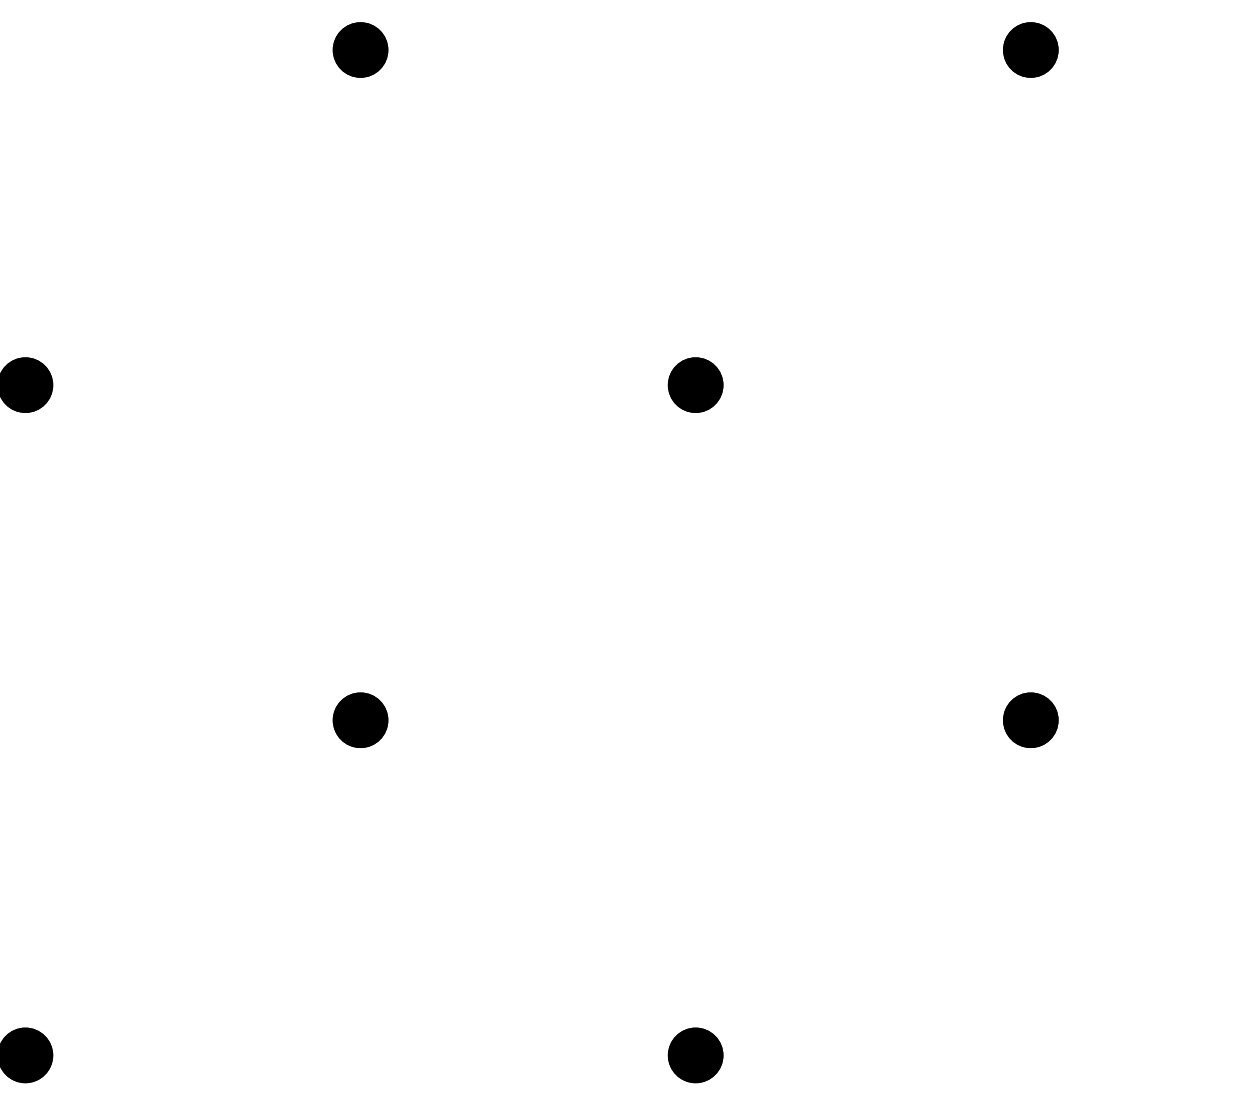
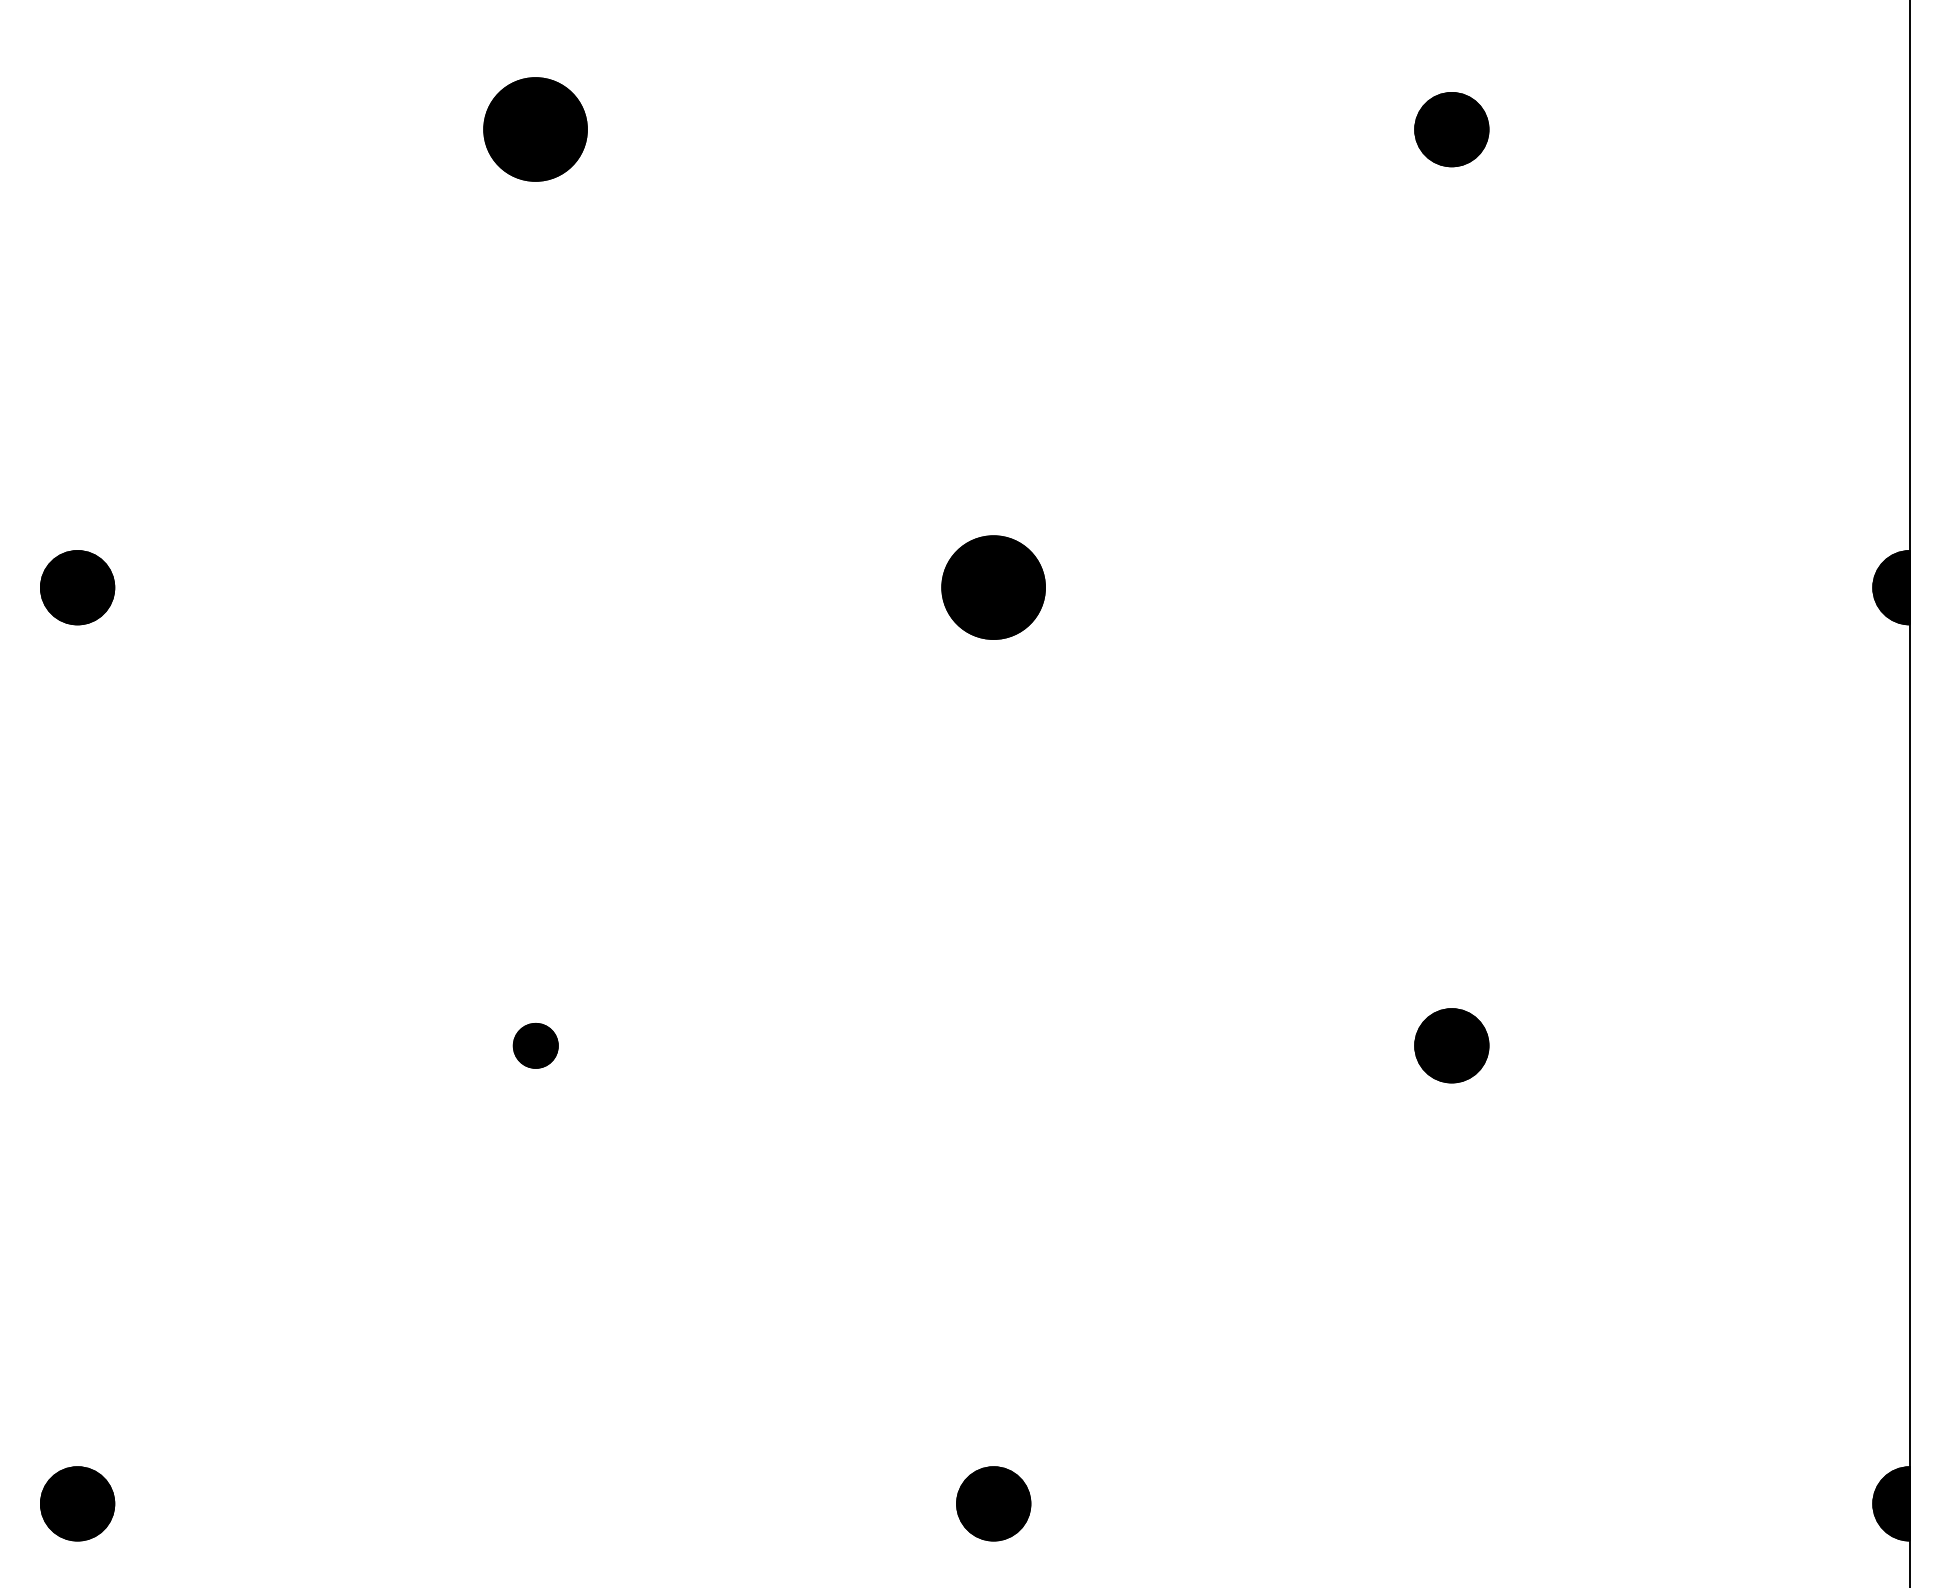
part: (360, 49) -> (535, 129), size x1.4
part: (695, 384) -> (993, 587), size x1.4
part: (360, 720) -> (535, 1045), size x0.6

